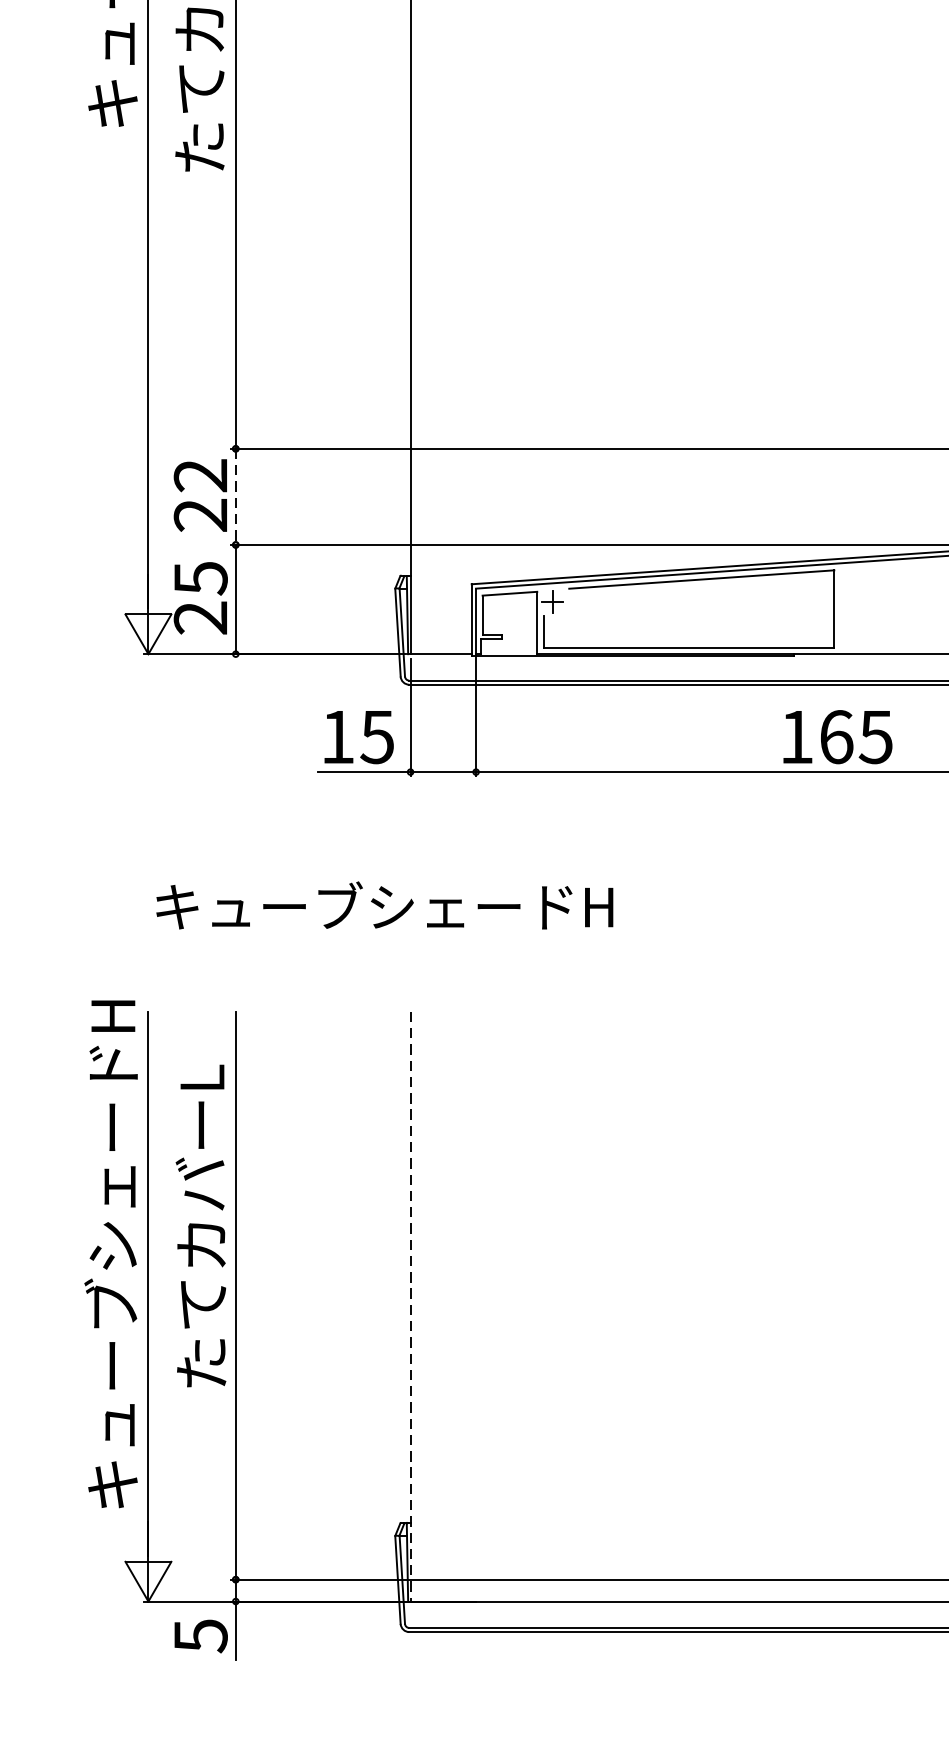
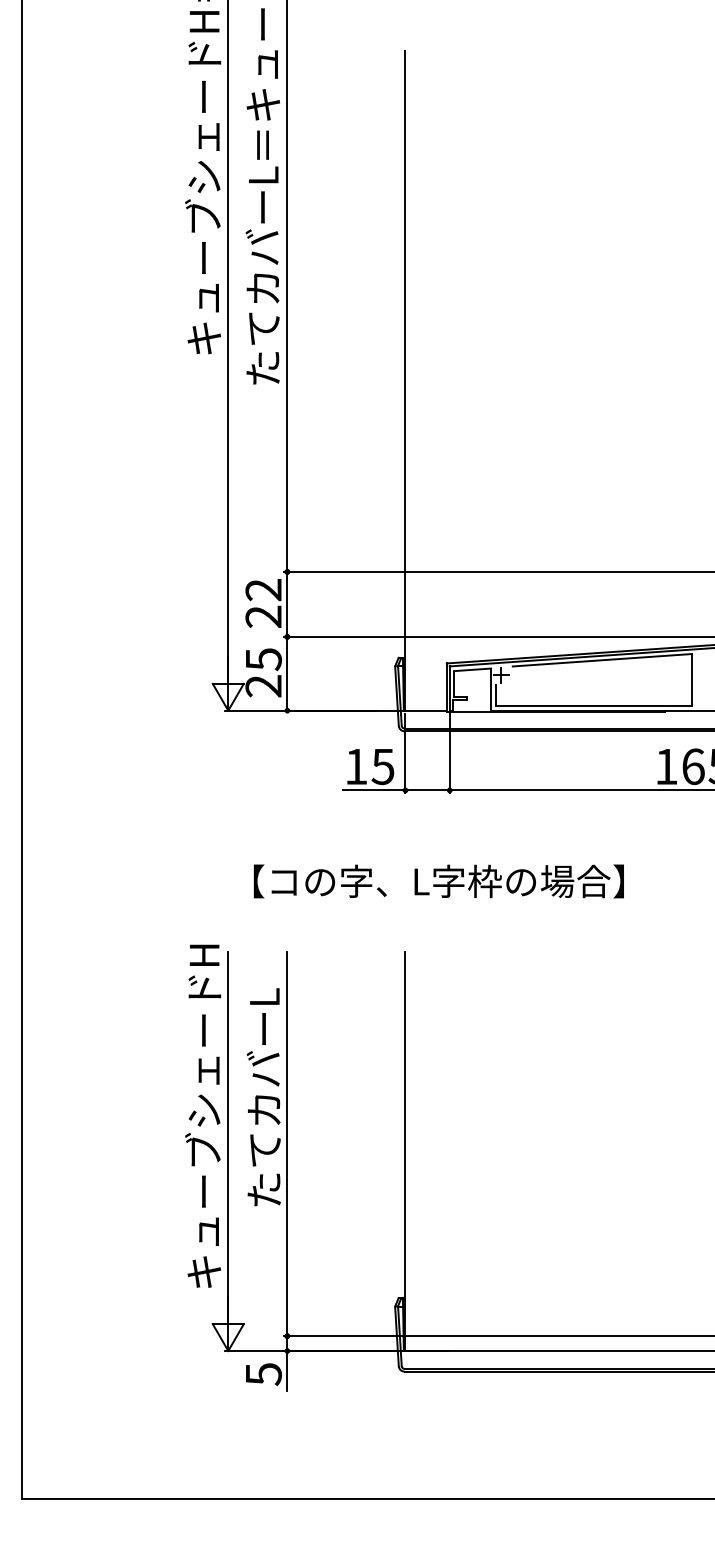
line: (236, 497) -> (287, 604), dashed -> solid
text: (444, 906) -> (428, 881), キューブシェードH -> 【コの字、L字枠の場合】
line: (410, 1307) -> (405, 1152), dashed -> solid

